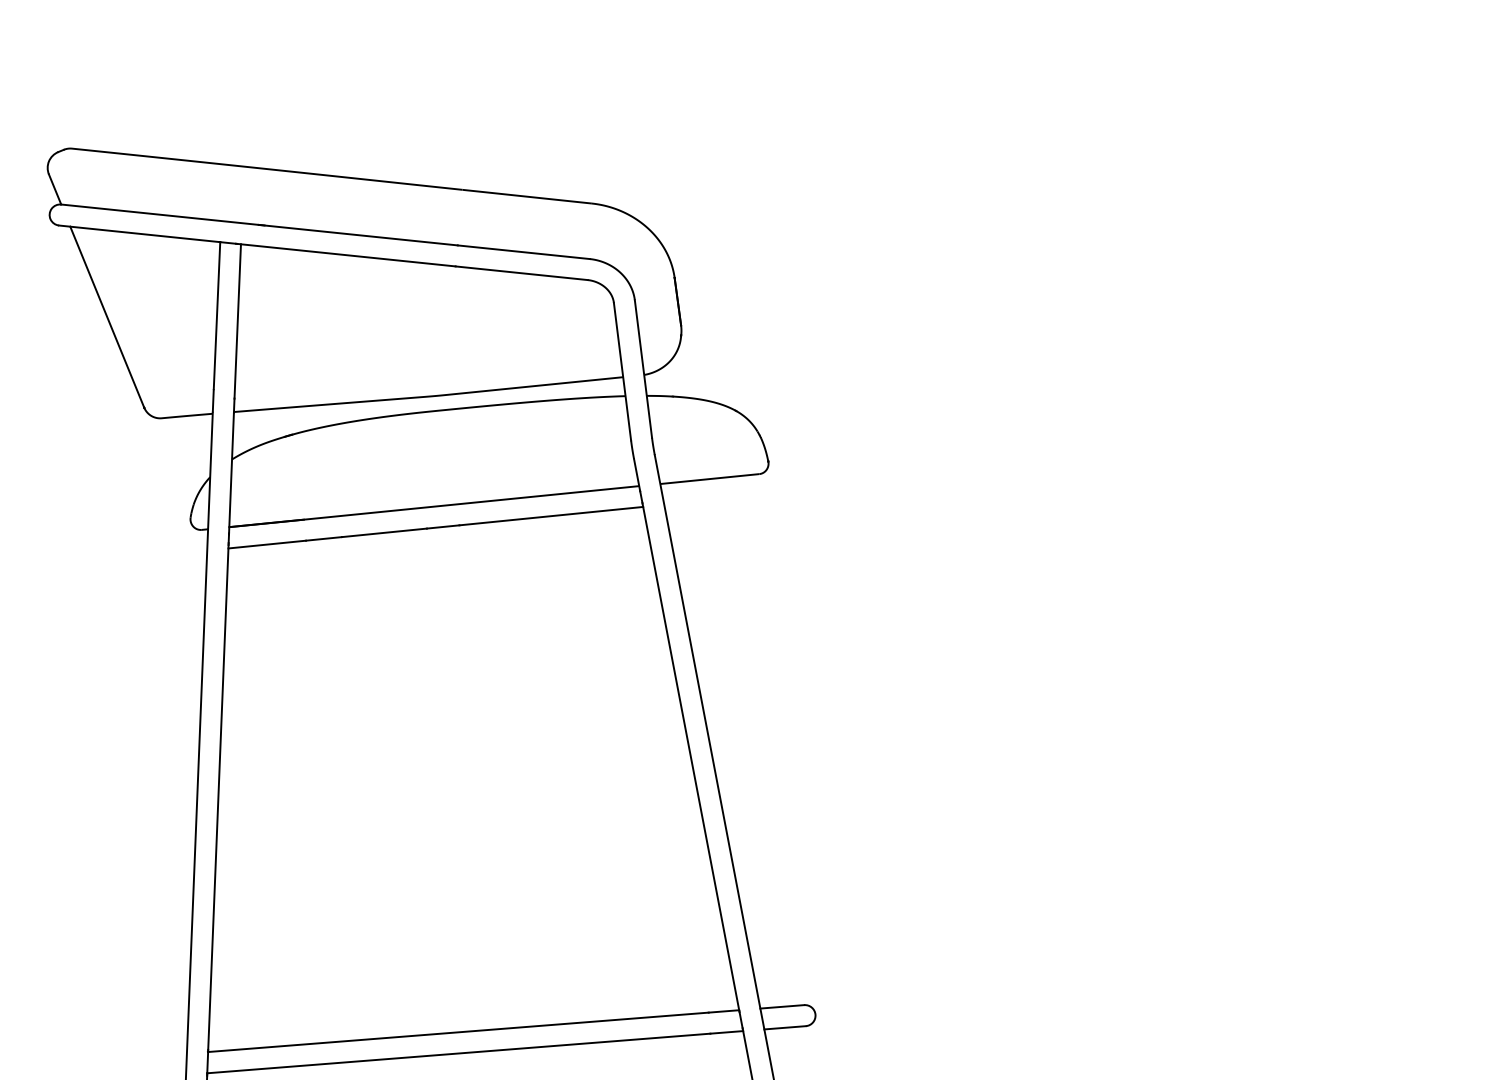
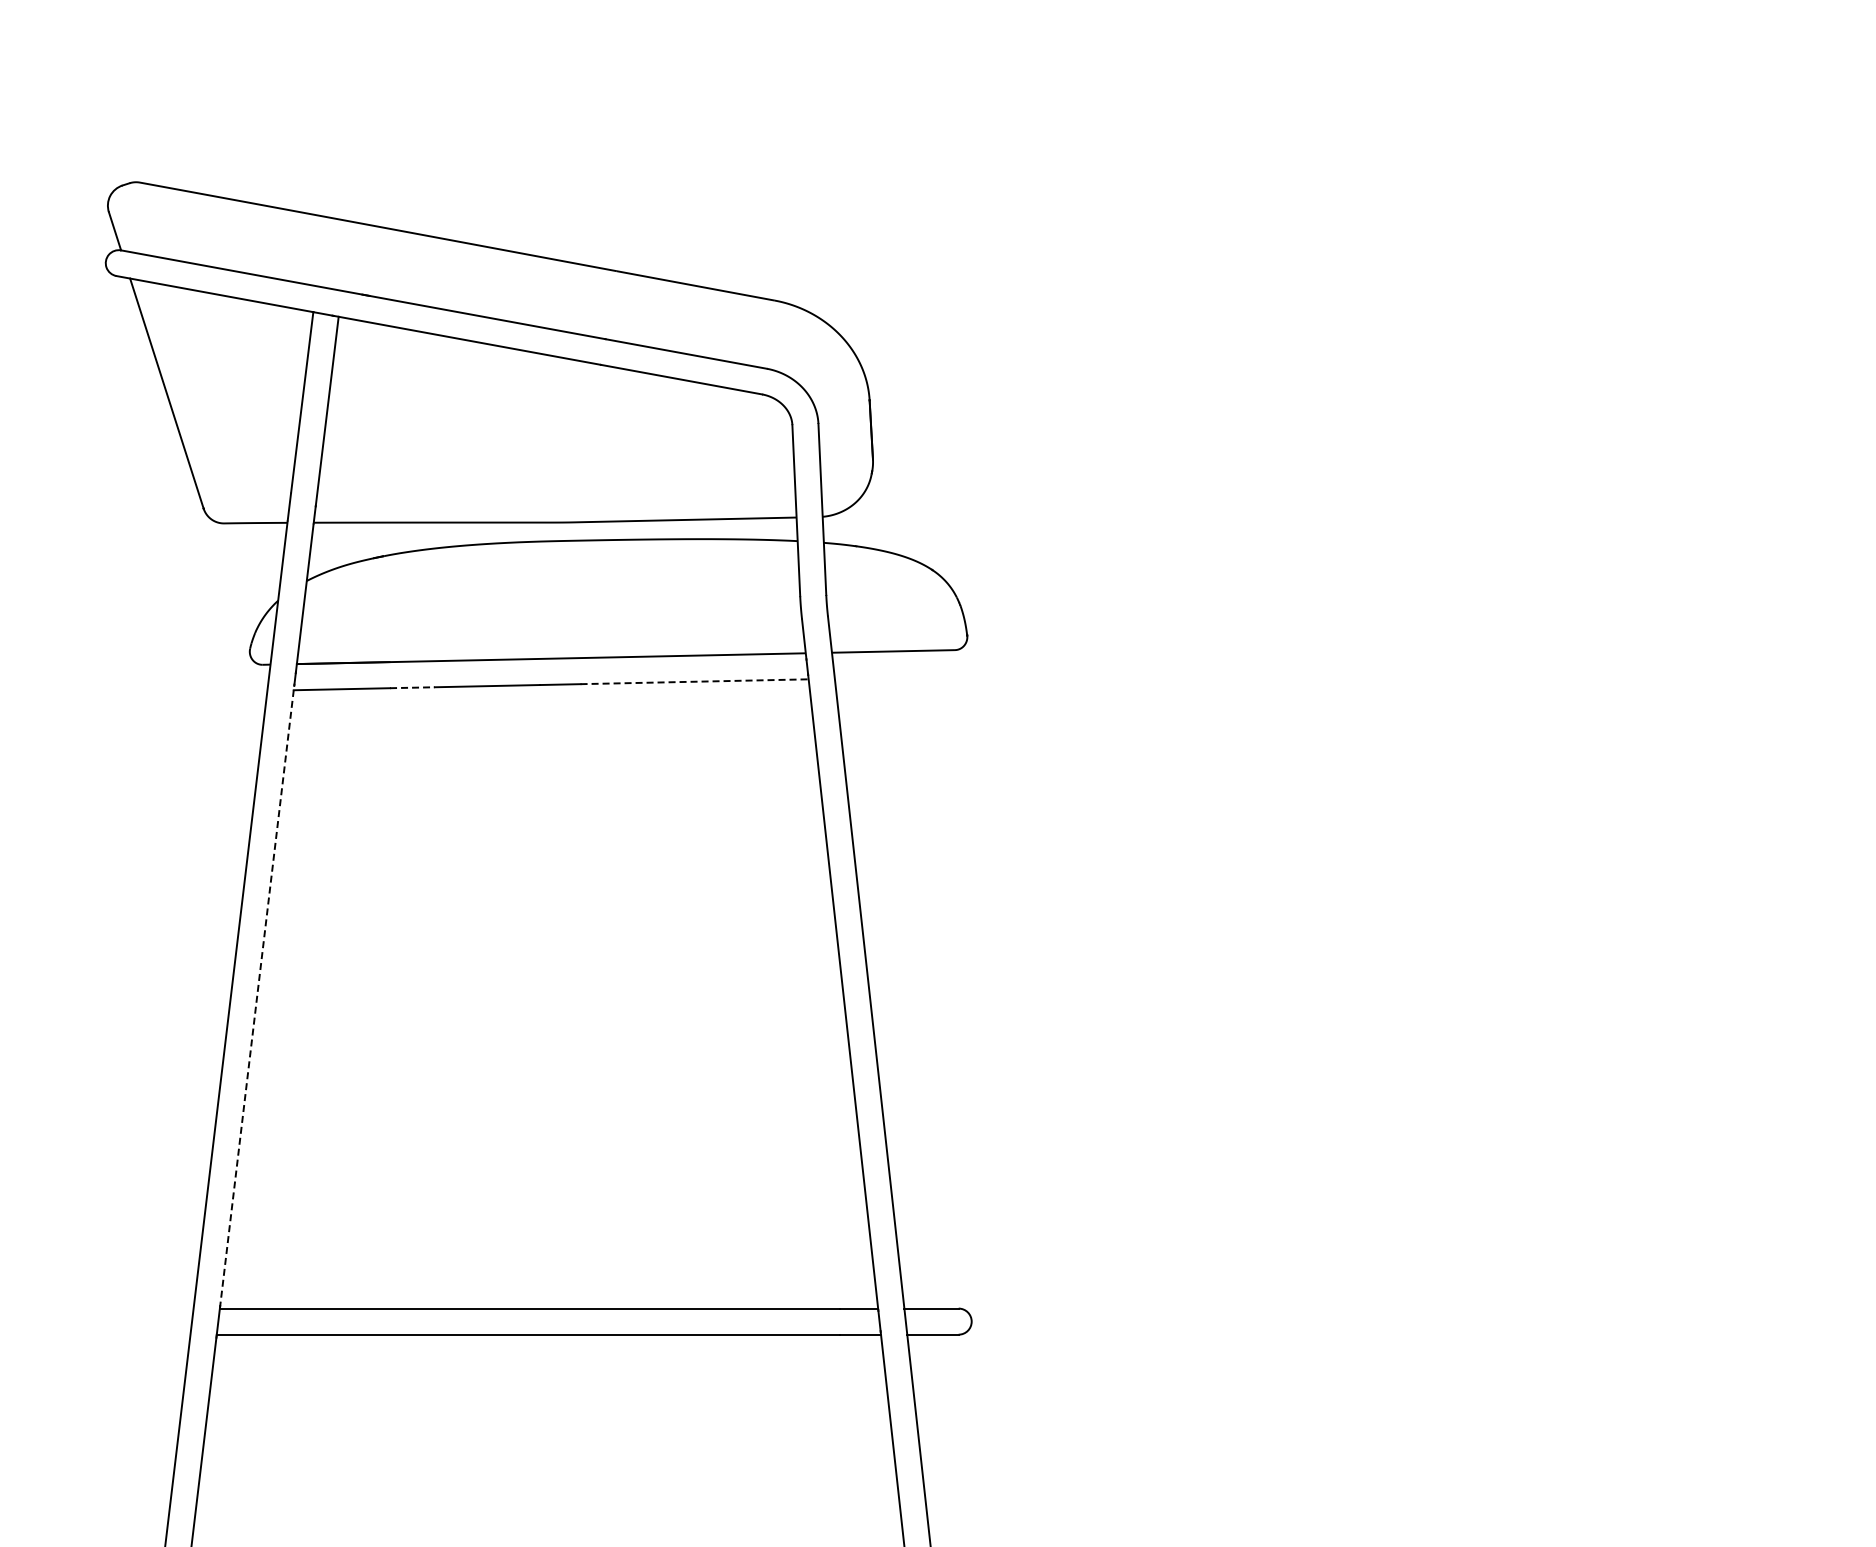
line: (552, 515) -> (695, 681), solid -> dashed
line: (324, 538) -> (412, 687), solid -> dashed
line: (218, 797) -> (257, 996), solid -> dashed

